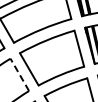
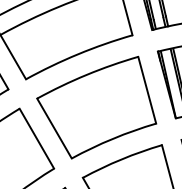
line: (19, 74) -> (36, 138), dashed -> solid

